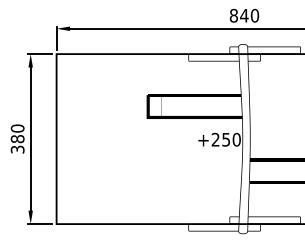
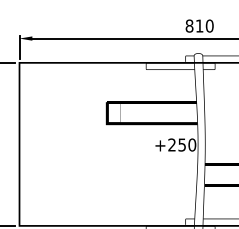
text: (244, 15) -> (199, 25), 840 -> 810

